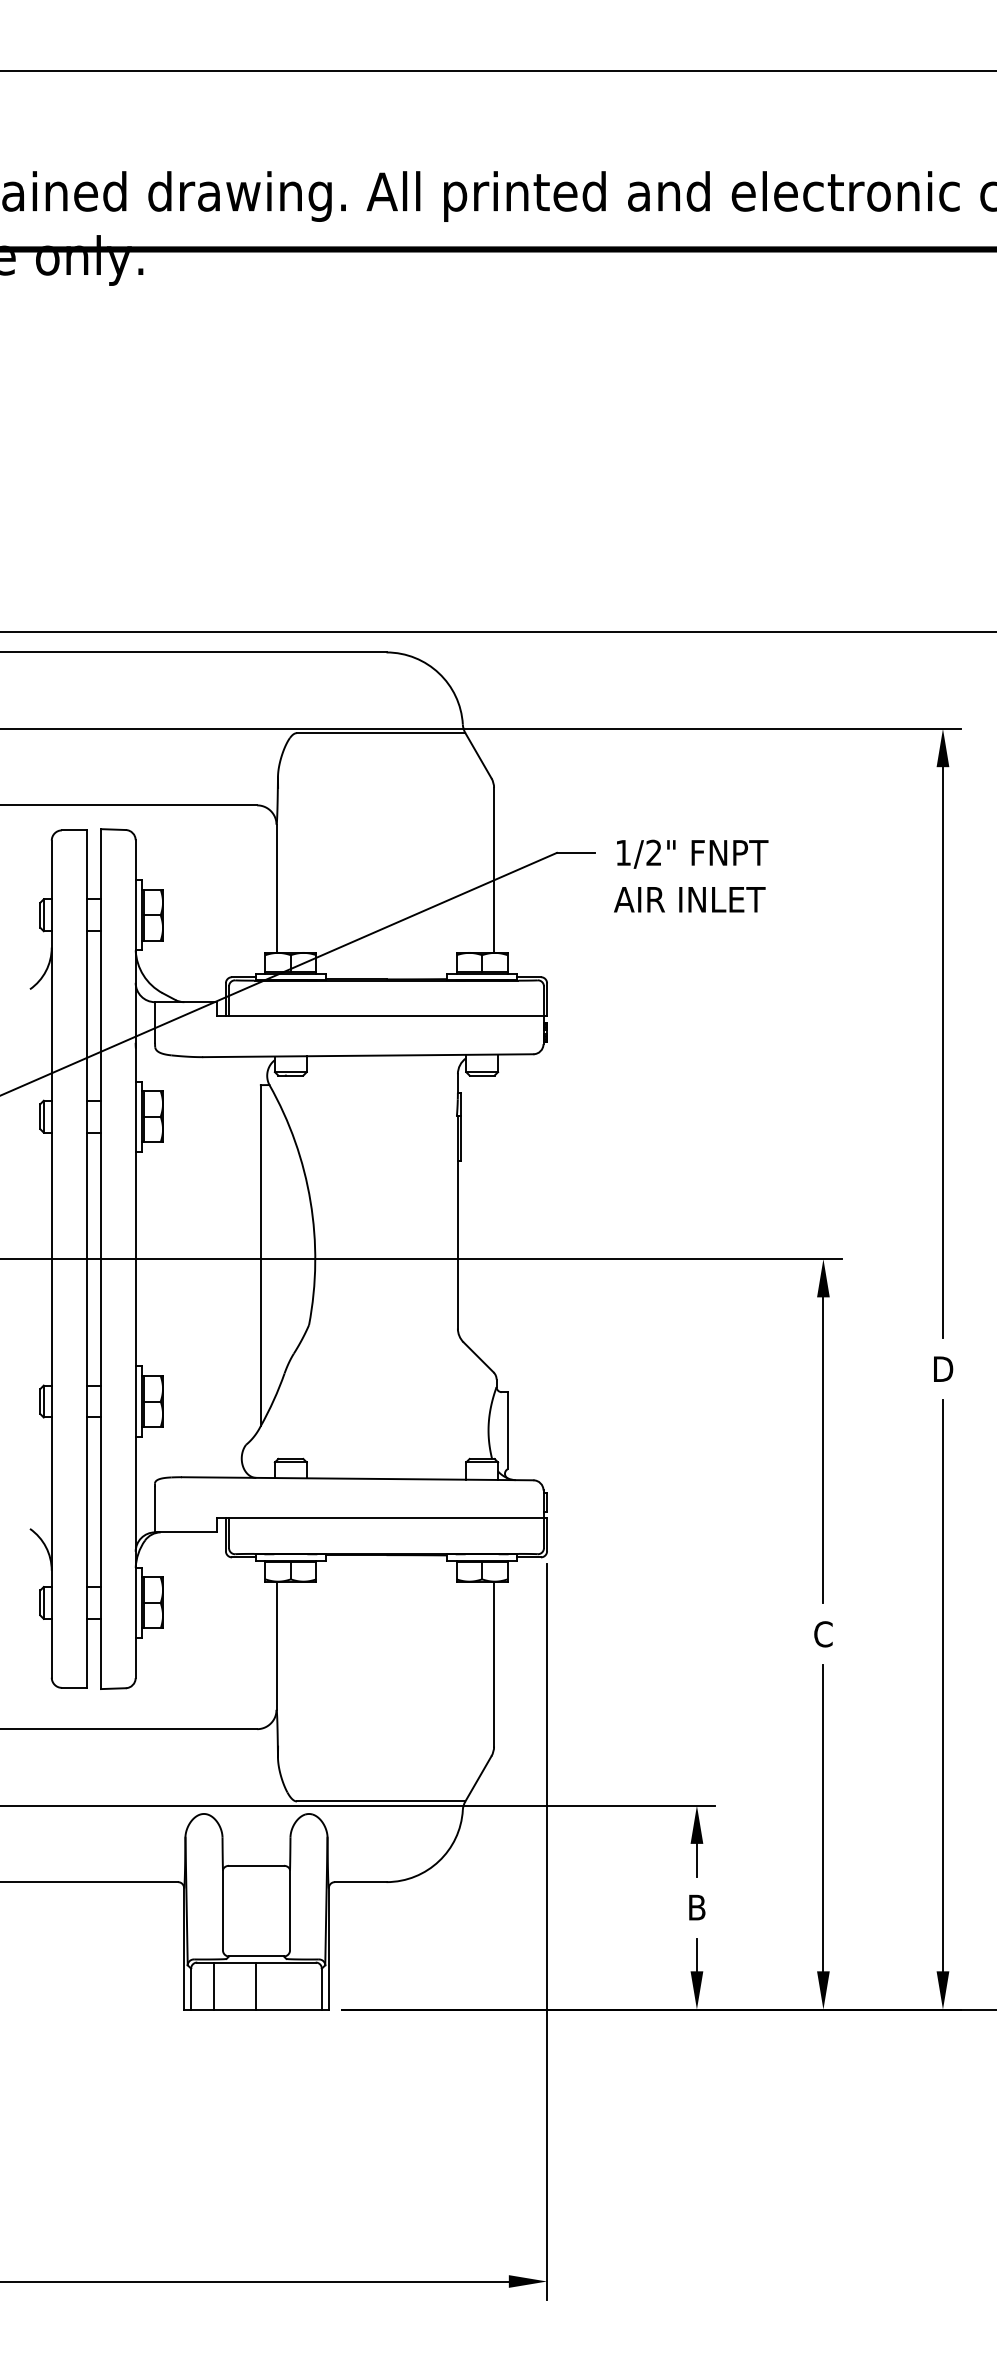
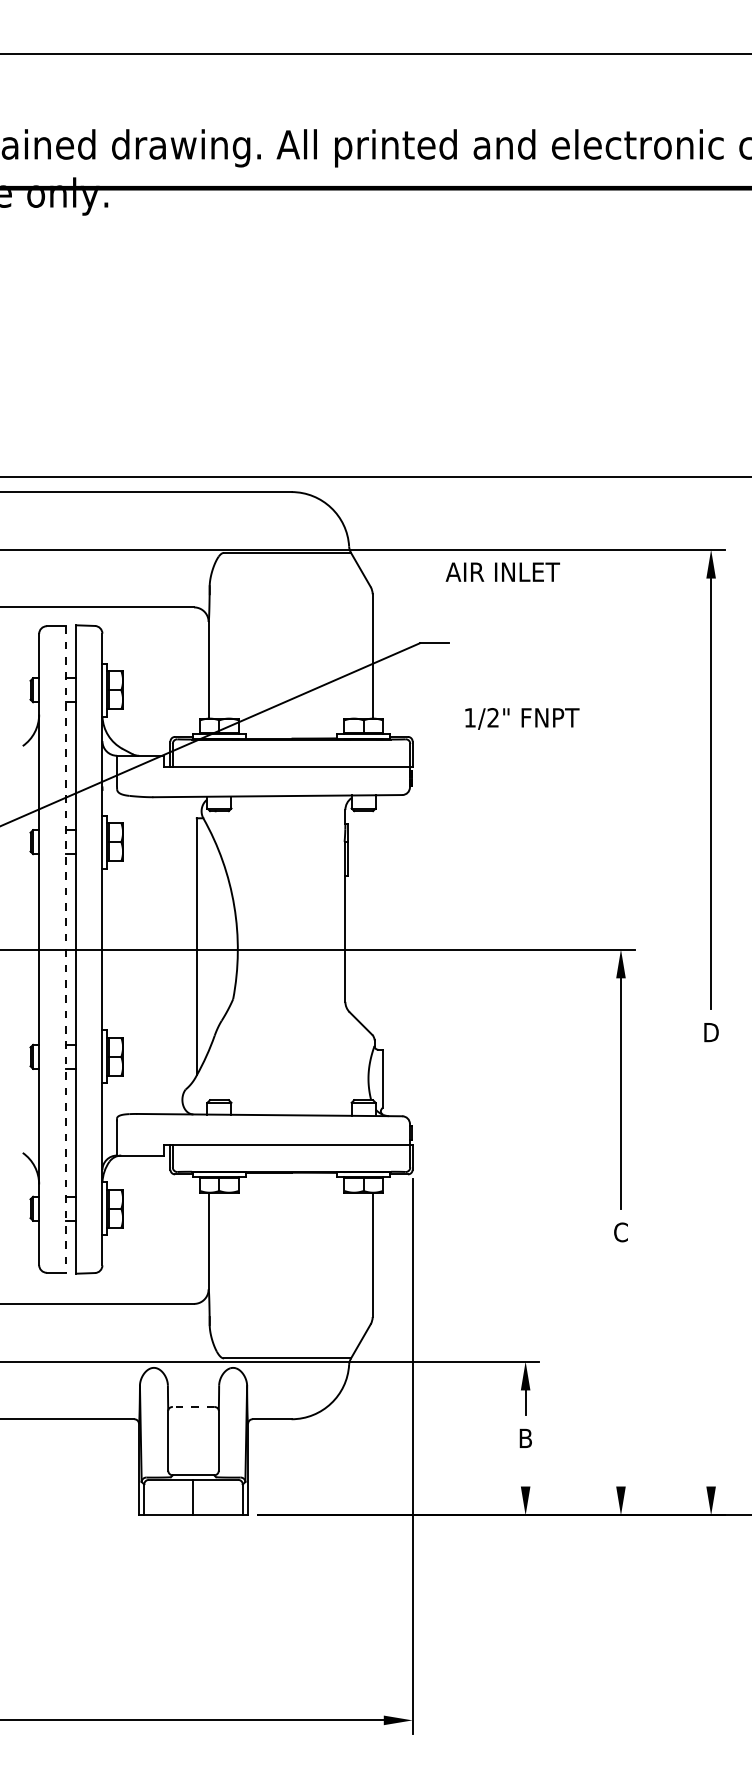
text: (692, 853) -> (522, 718), moved
text: (689, 899) -> (502, 572), moved
line: (87, 1259) -> (66, 949), solid -> dashed
line: (942, 1685) -> (710, 1271), removed
line: (823, 1818) -> (621, 1371), removed
line: (256, 1865) -> (193, 1406), solid -> dashed
line: (696, 1954) -> (525, 1473), removed
line: (214, 1985) -> (161, 1497), removed

